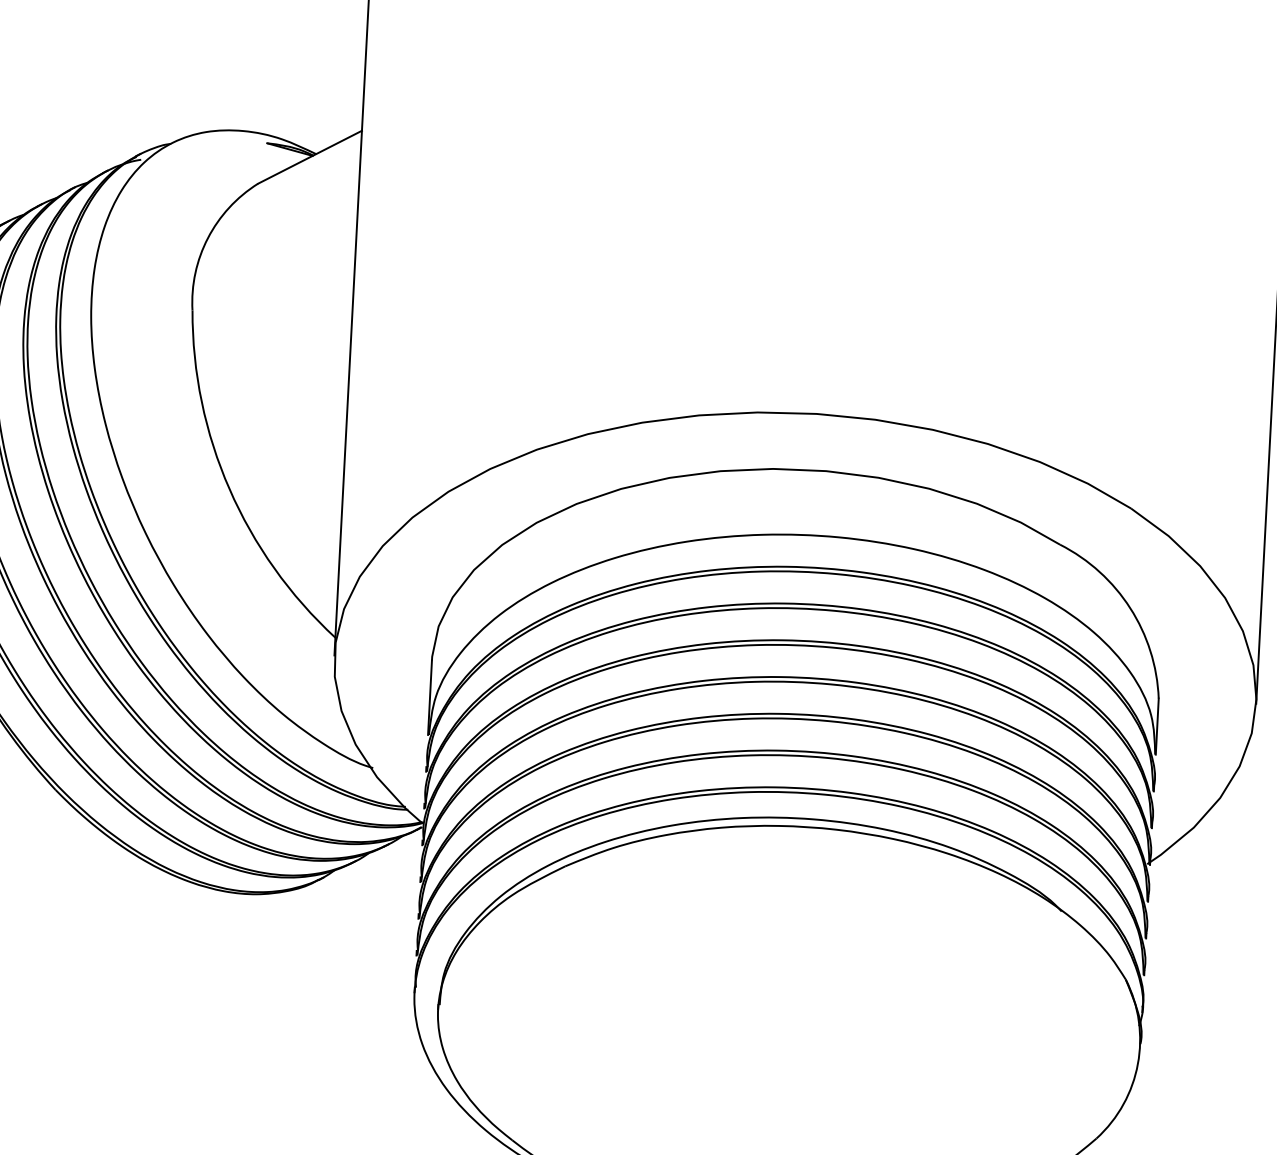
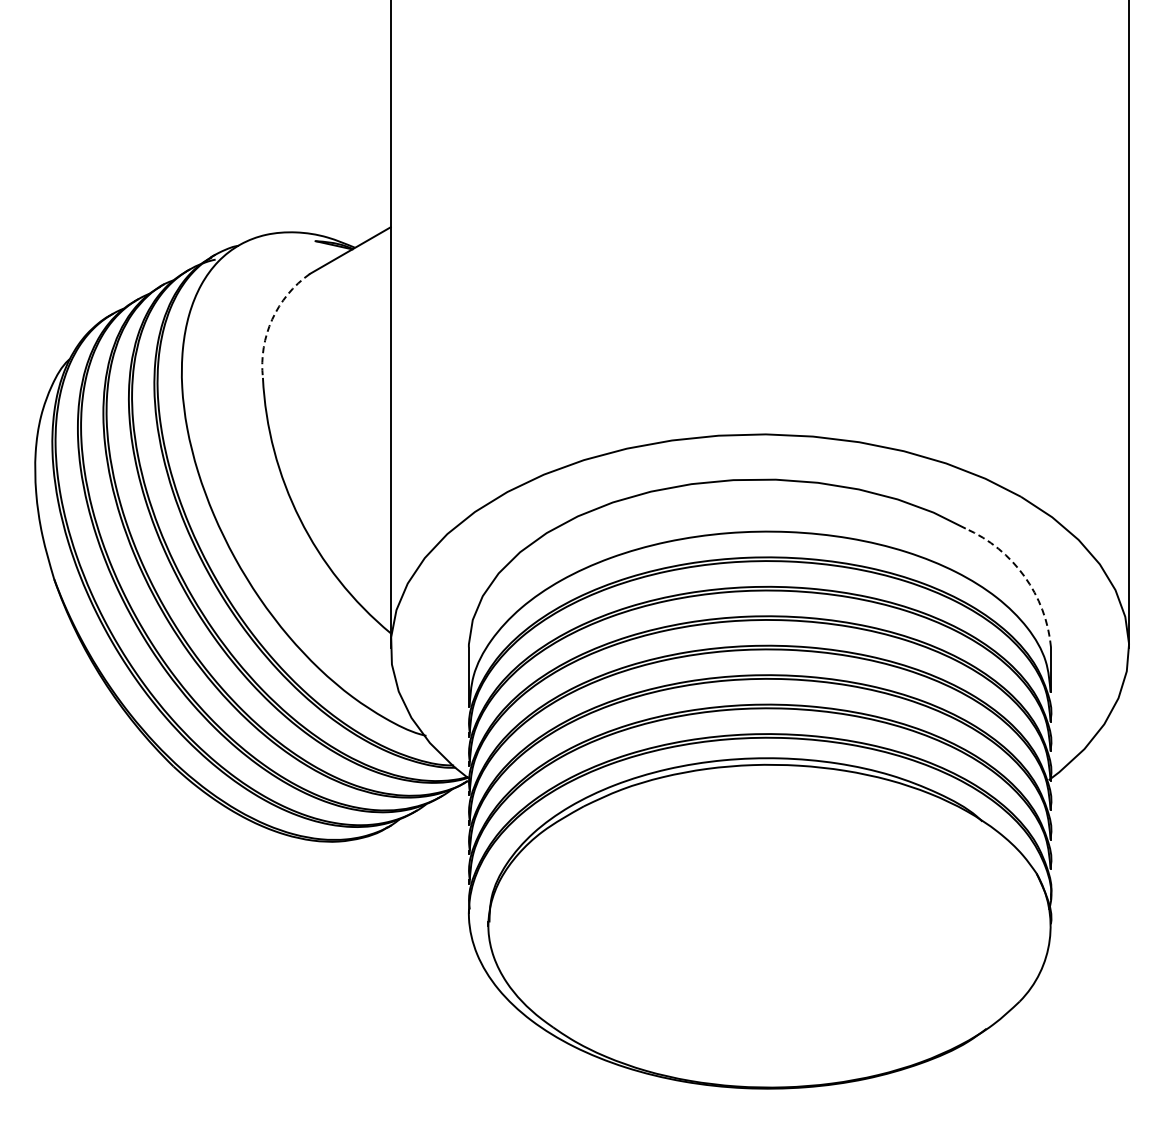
arc: (208, 238) -> (272, 319), solid -> dashed
arc: (1130, 608) -> (1024, 576), solid -> dashed

